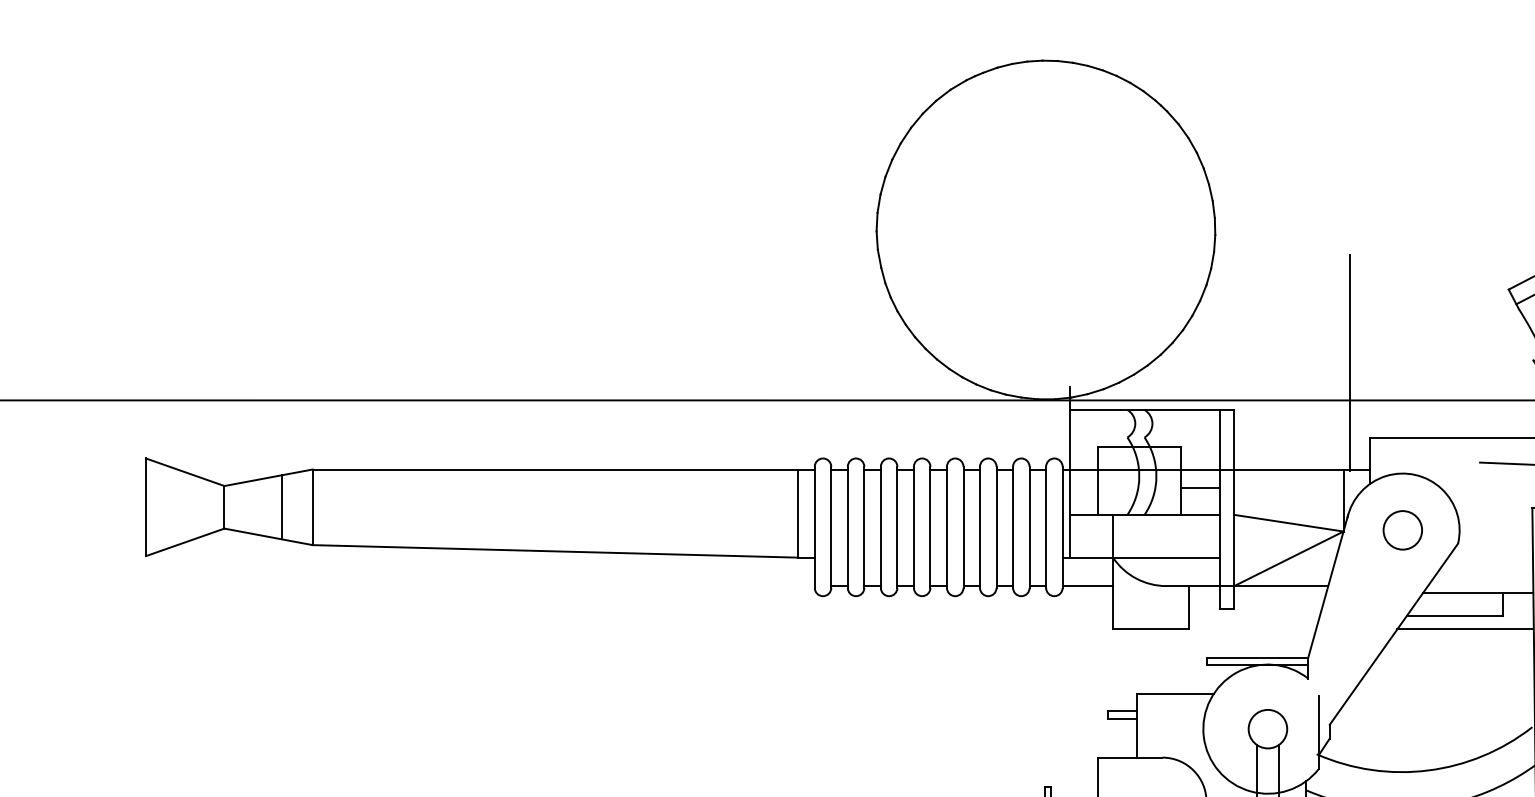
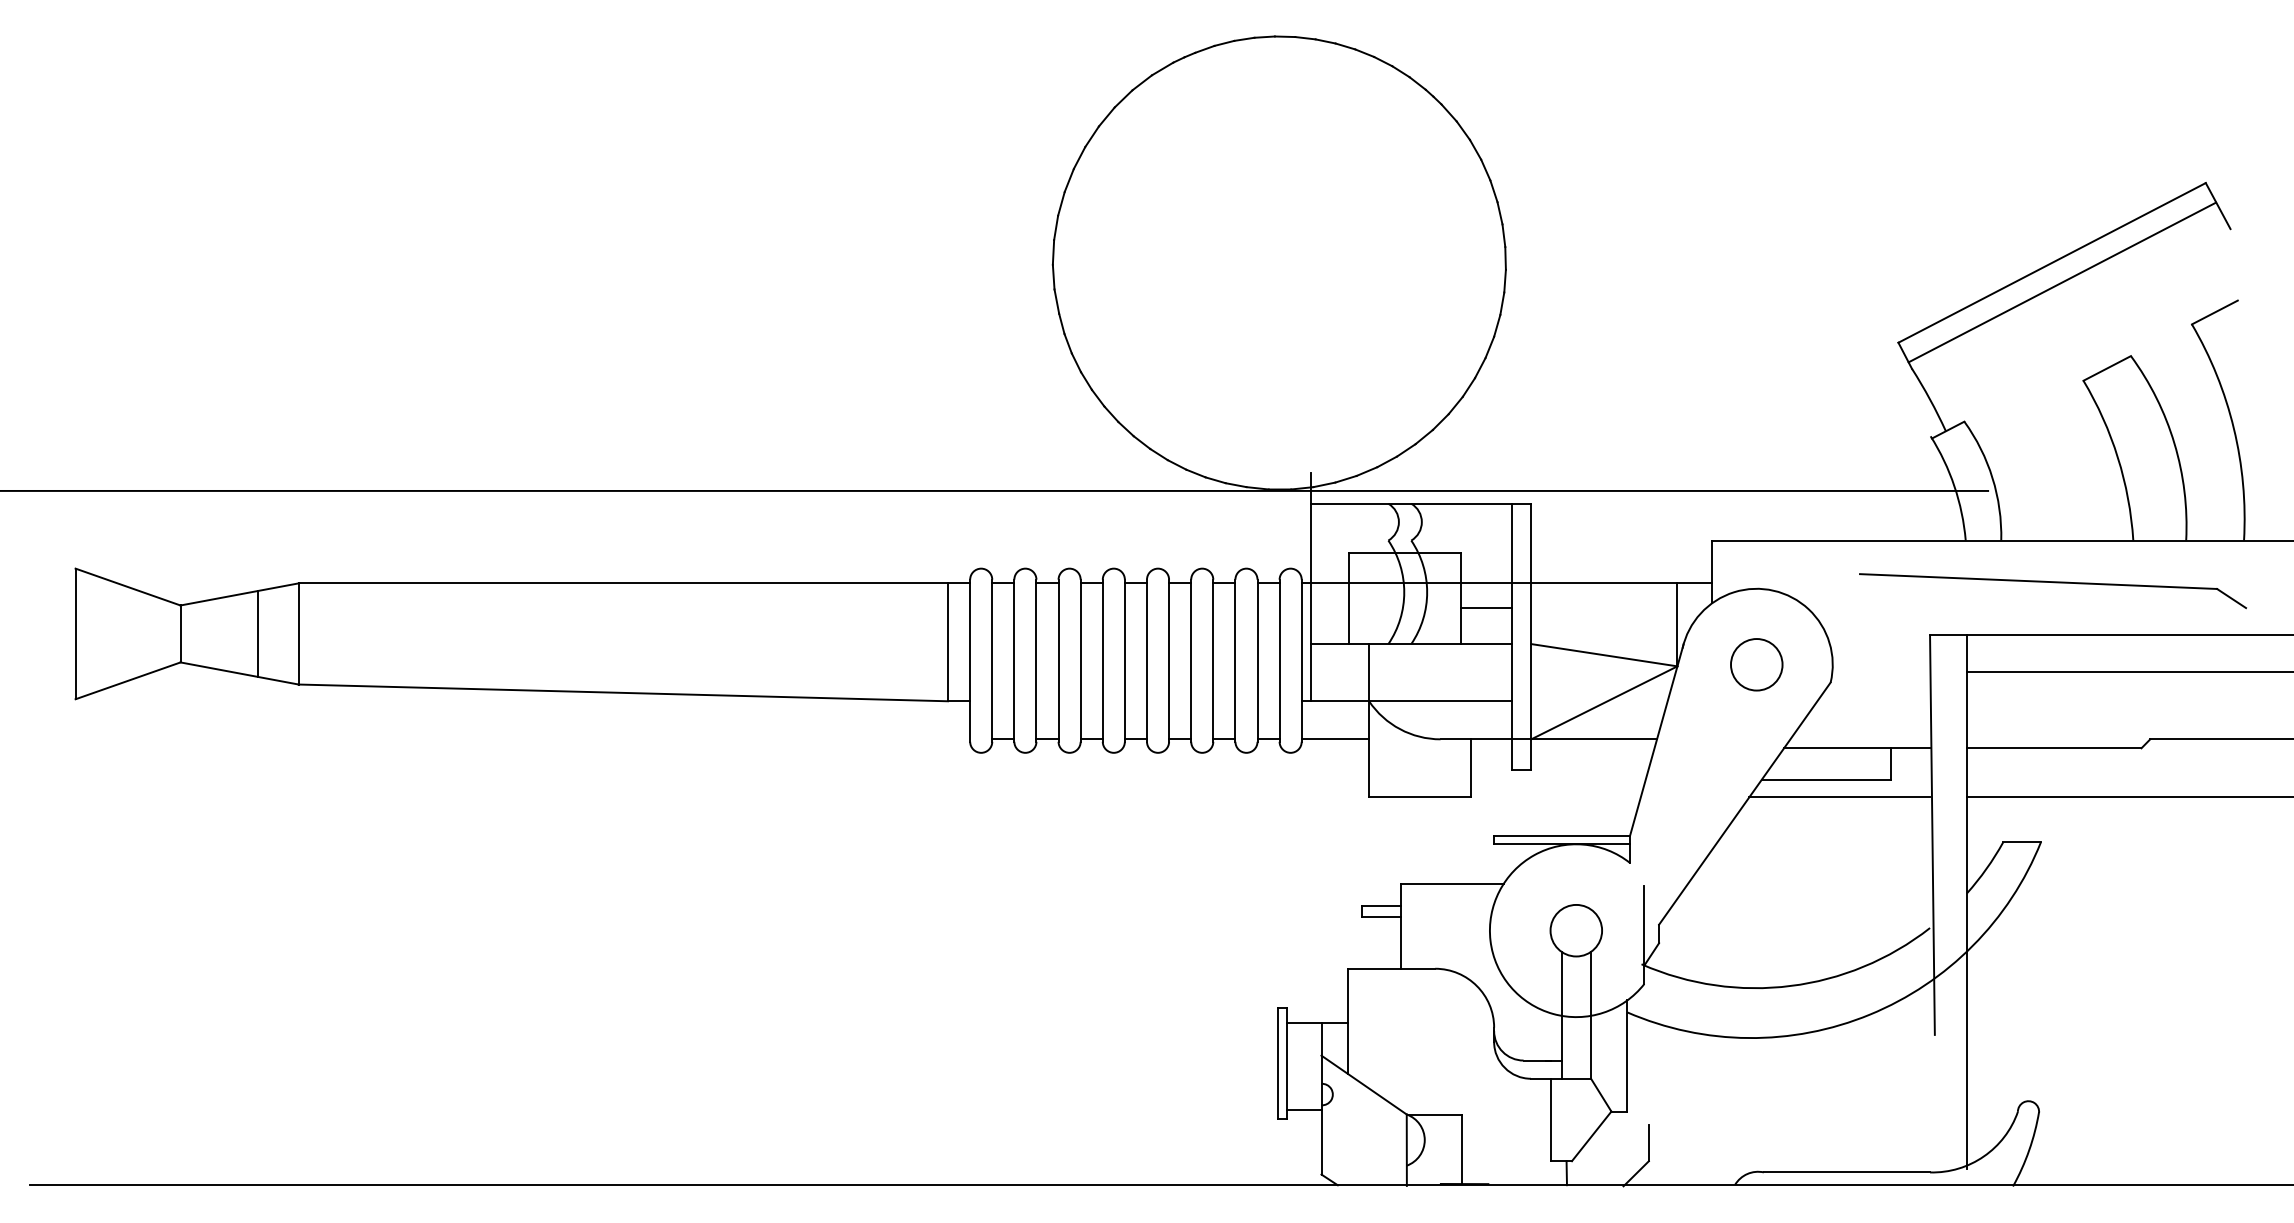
line: (1350, 362) -> (1686, 440), removed

